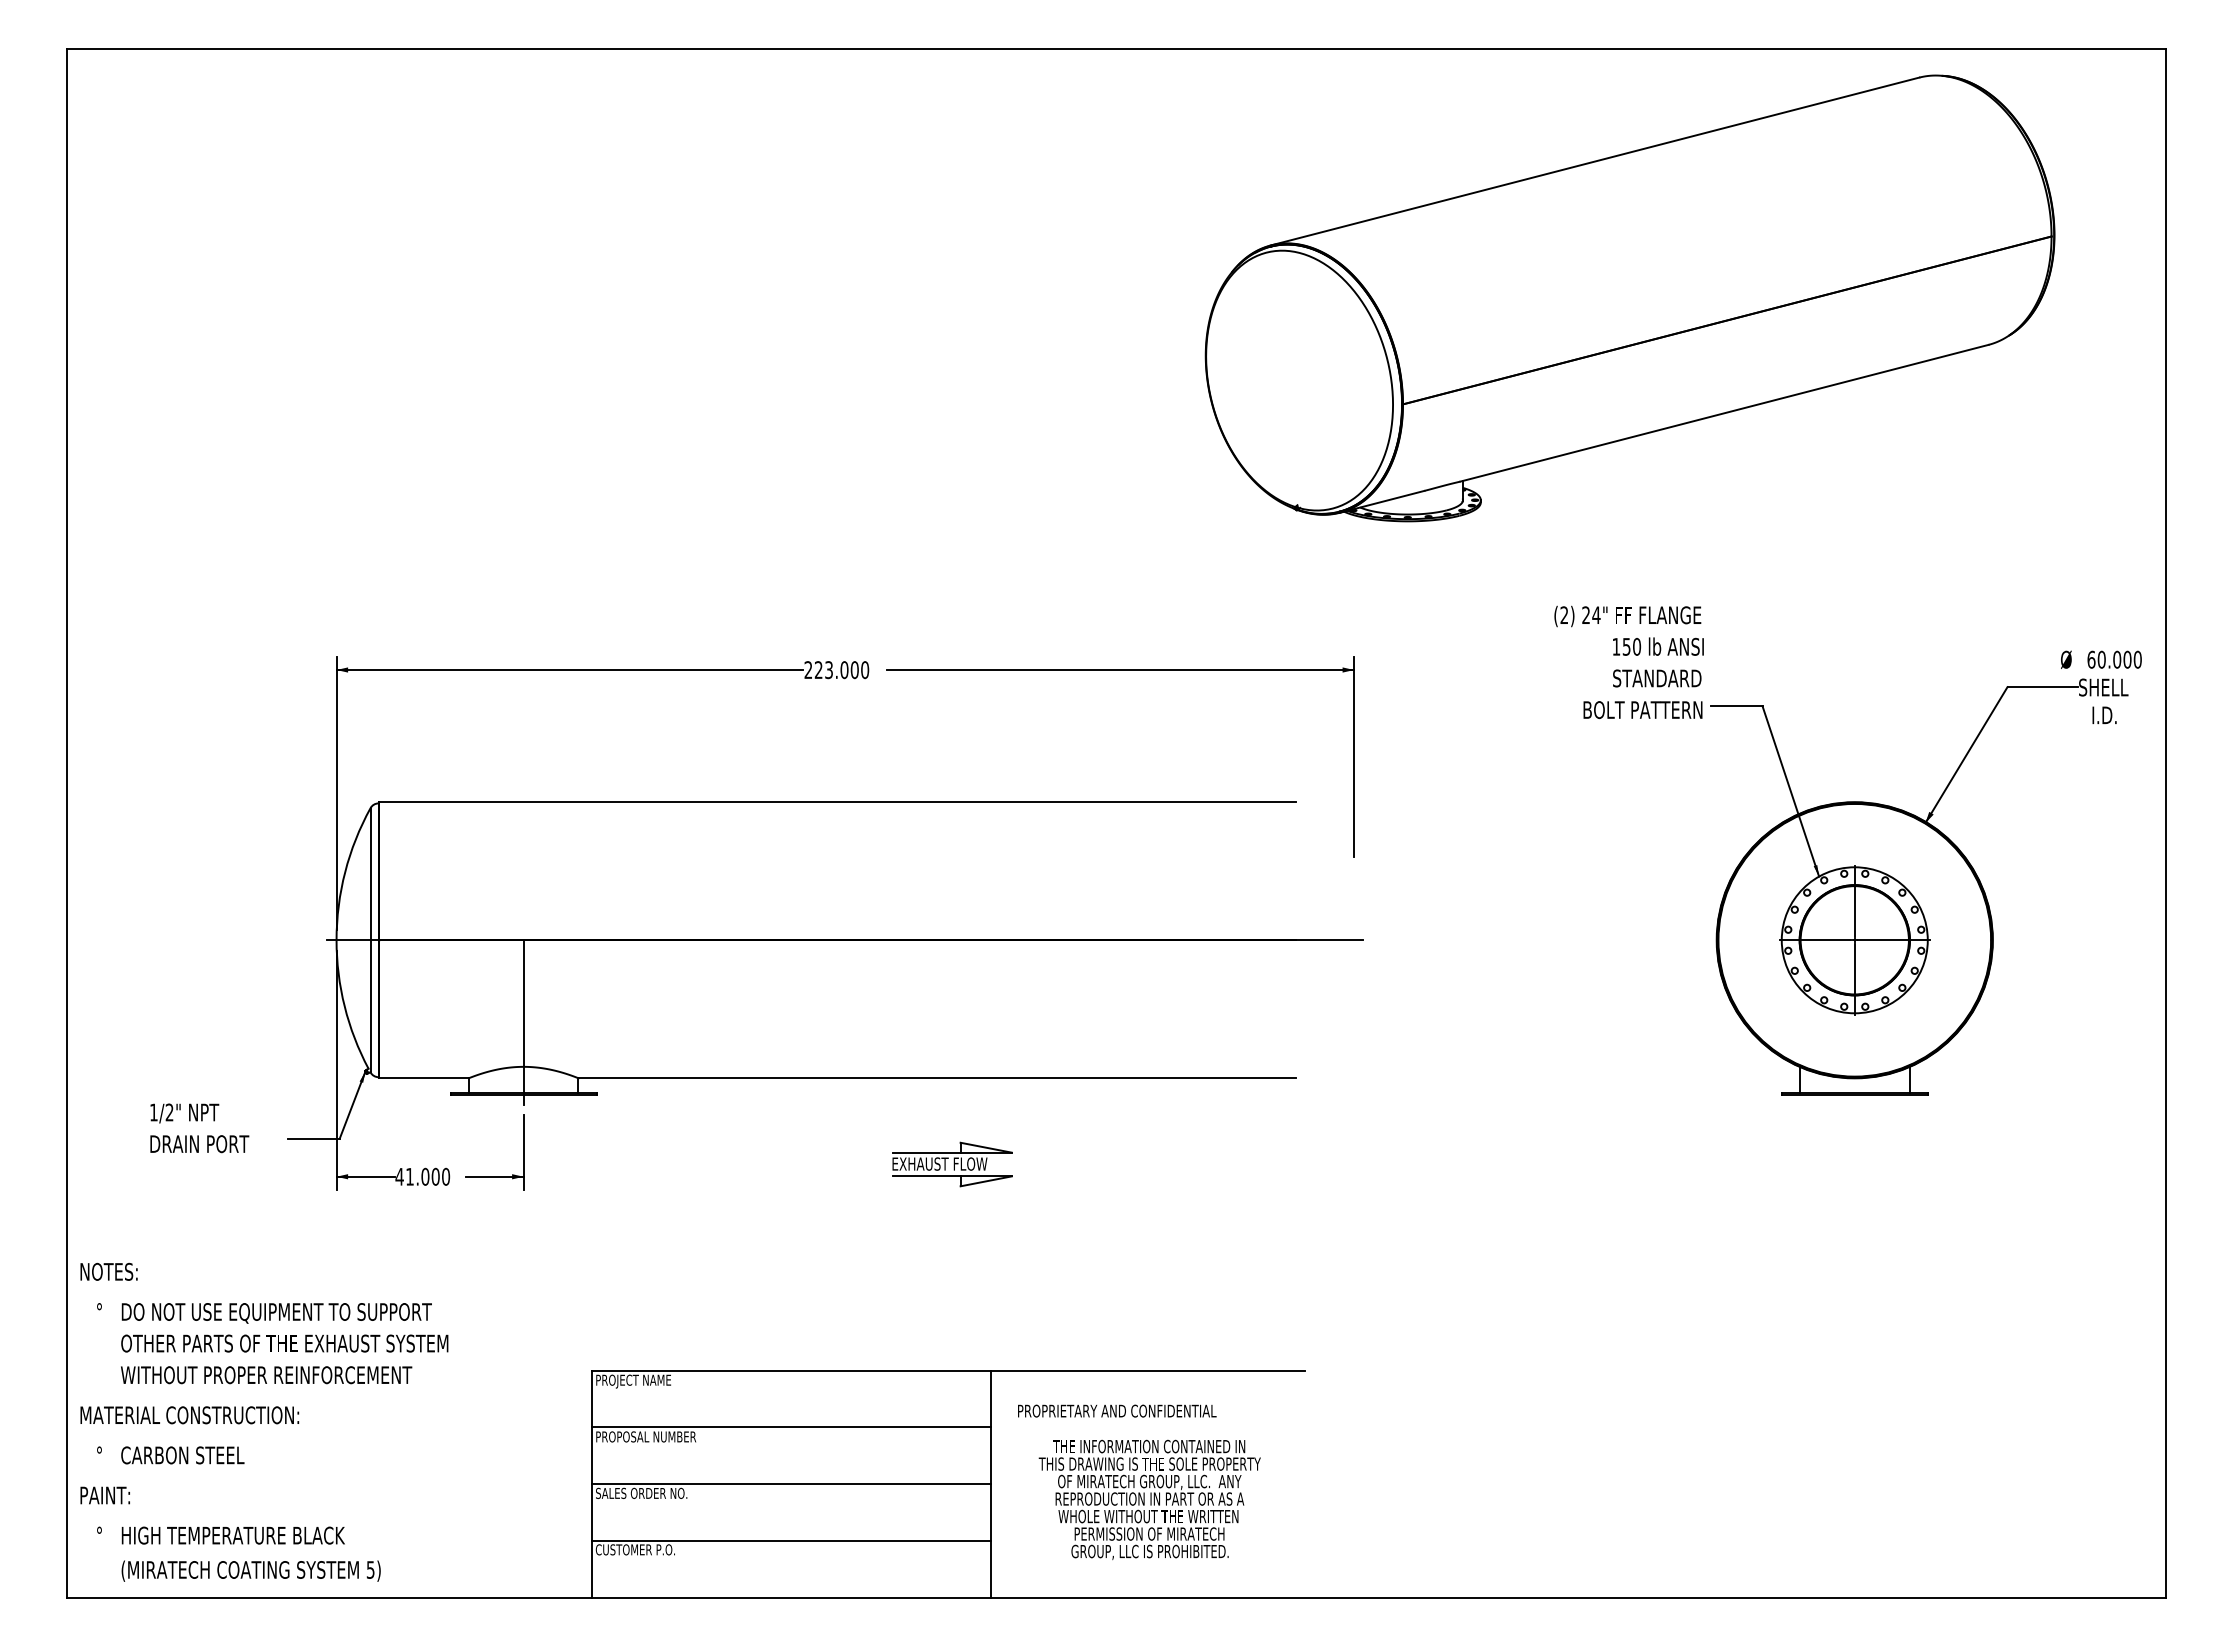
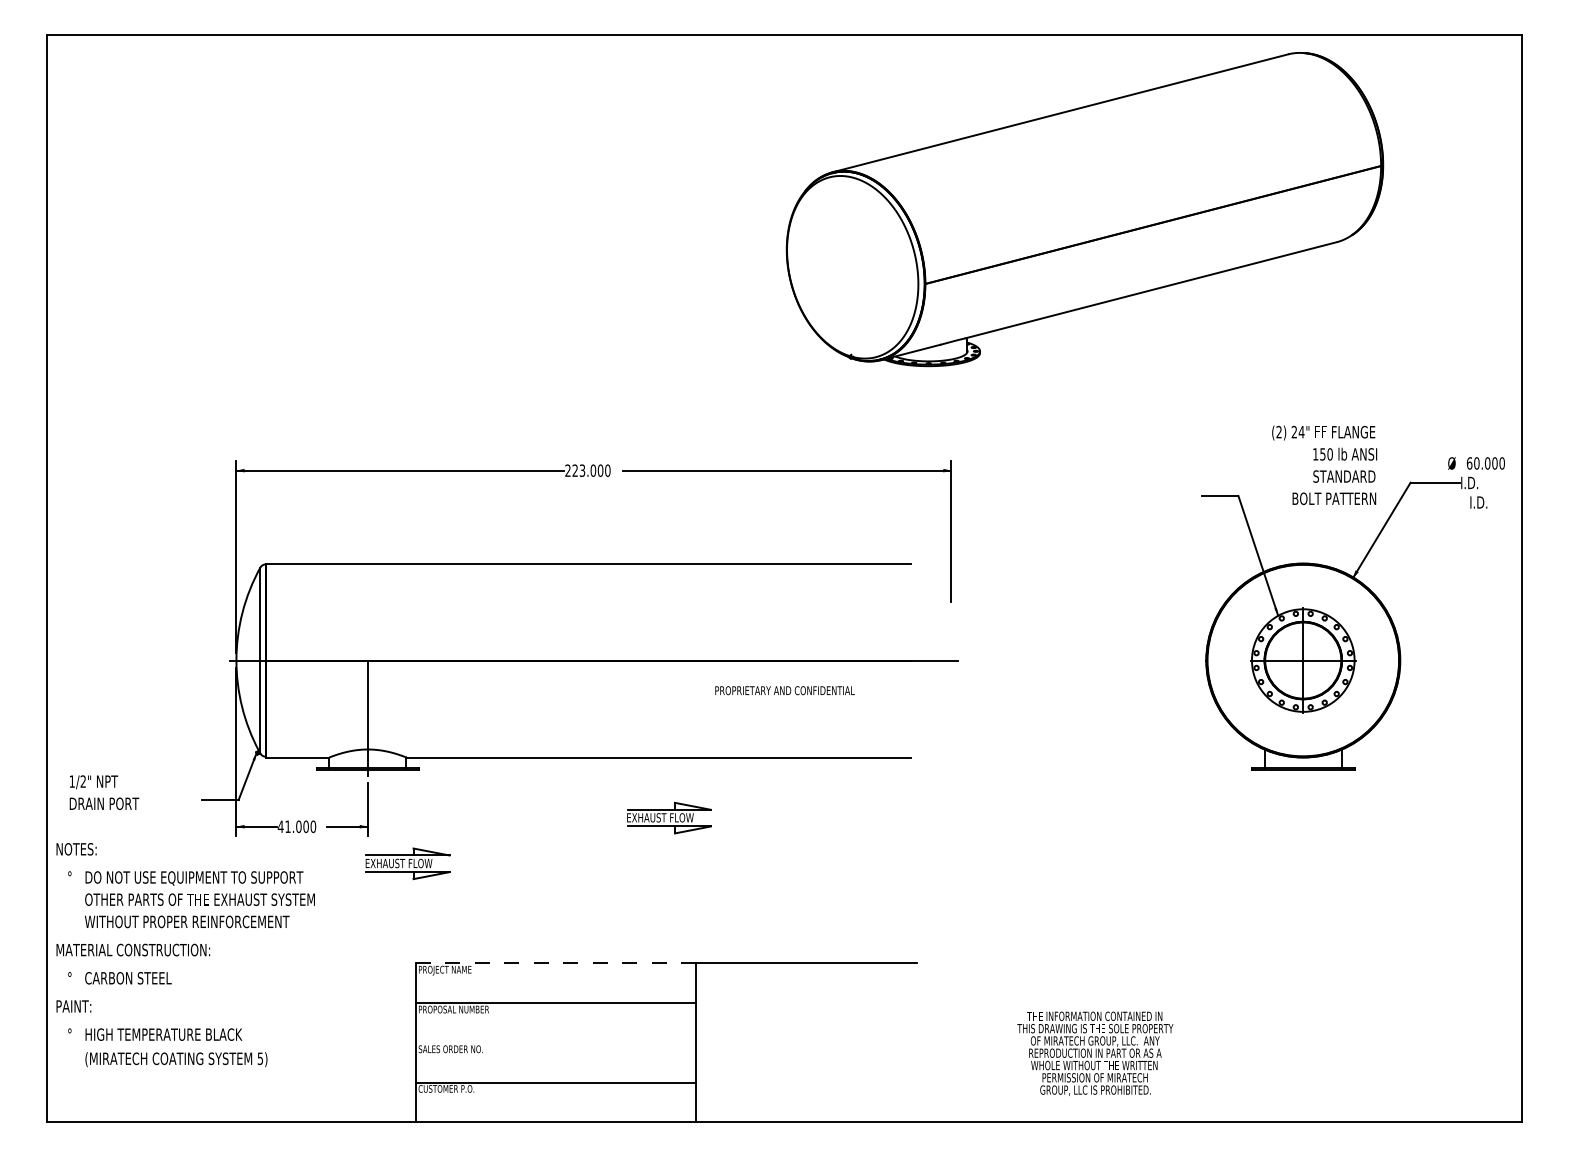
part: (1629, 298) -> (1084, 209), moved
text: (1628, 662) -> (1324, 465), moved
text: (2103, 687) -> (1478, 482), SHELL -> I.D.
text: (199, 1128) -> (104, 792), moved
part: (580, 1229) -> (407, 863), added
line: (790, 1370) -> (555, 962), solid -> dashed
text: (1117, 1410) -> (785, 690), moved
text: (264, 1421) -> (185, 954), moved
line: (790, 1484) -> (555, 1042), removed
text: (1149, 1499) -> (1095, 1053), moved

